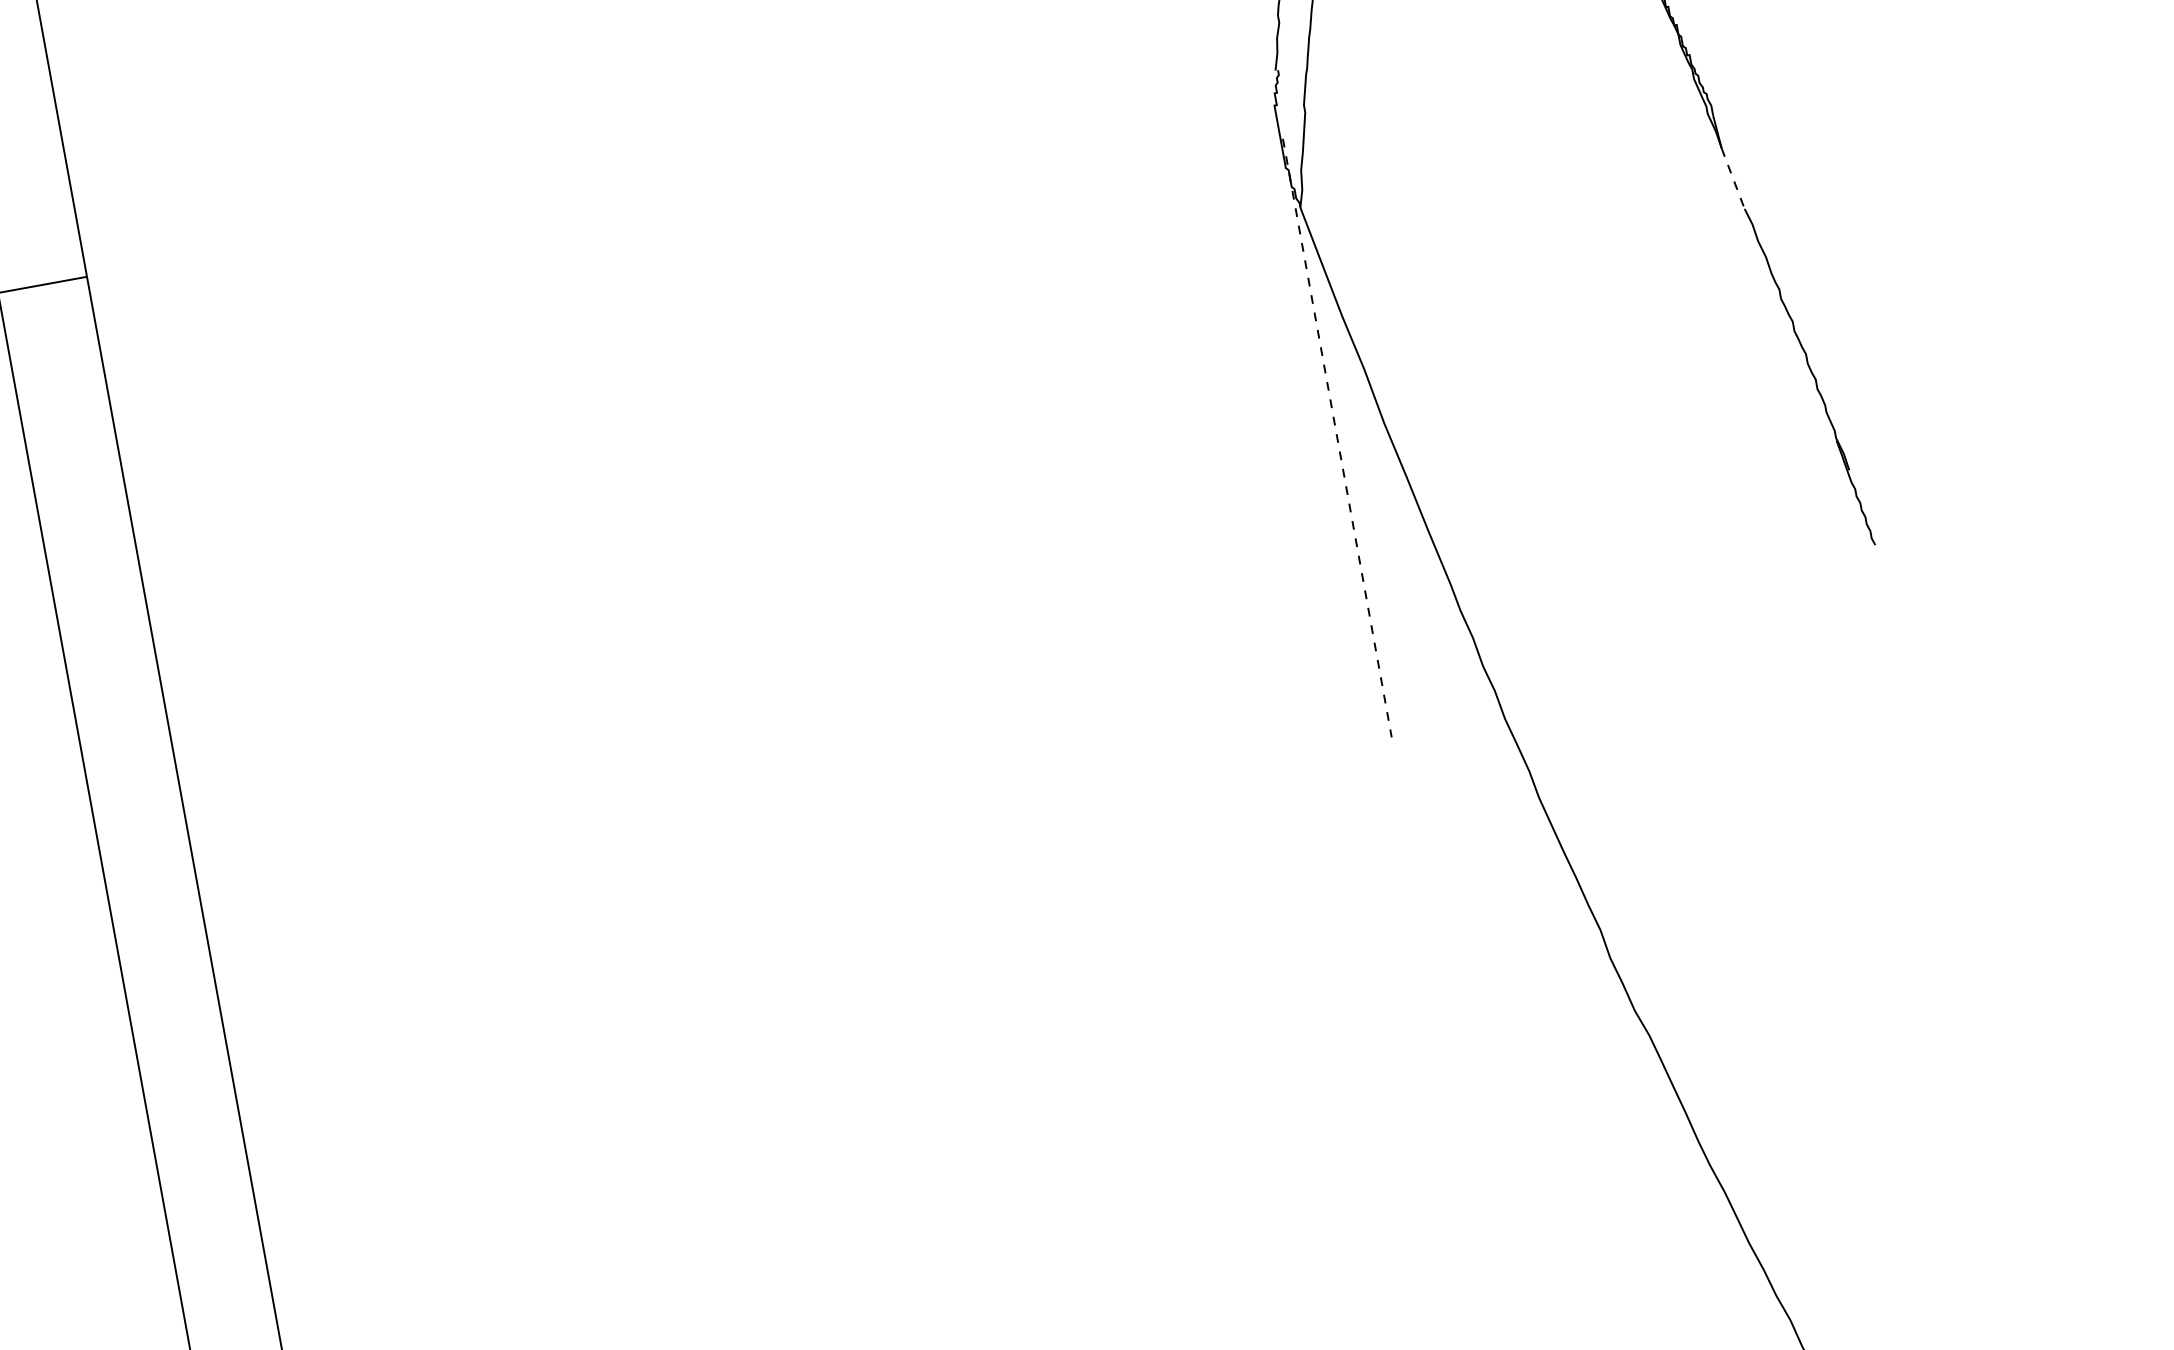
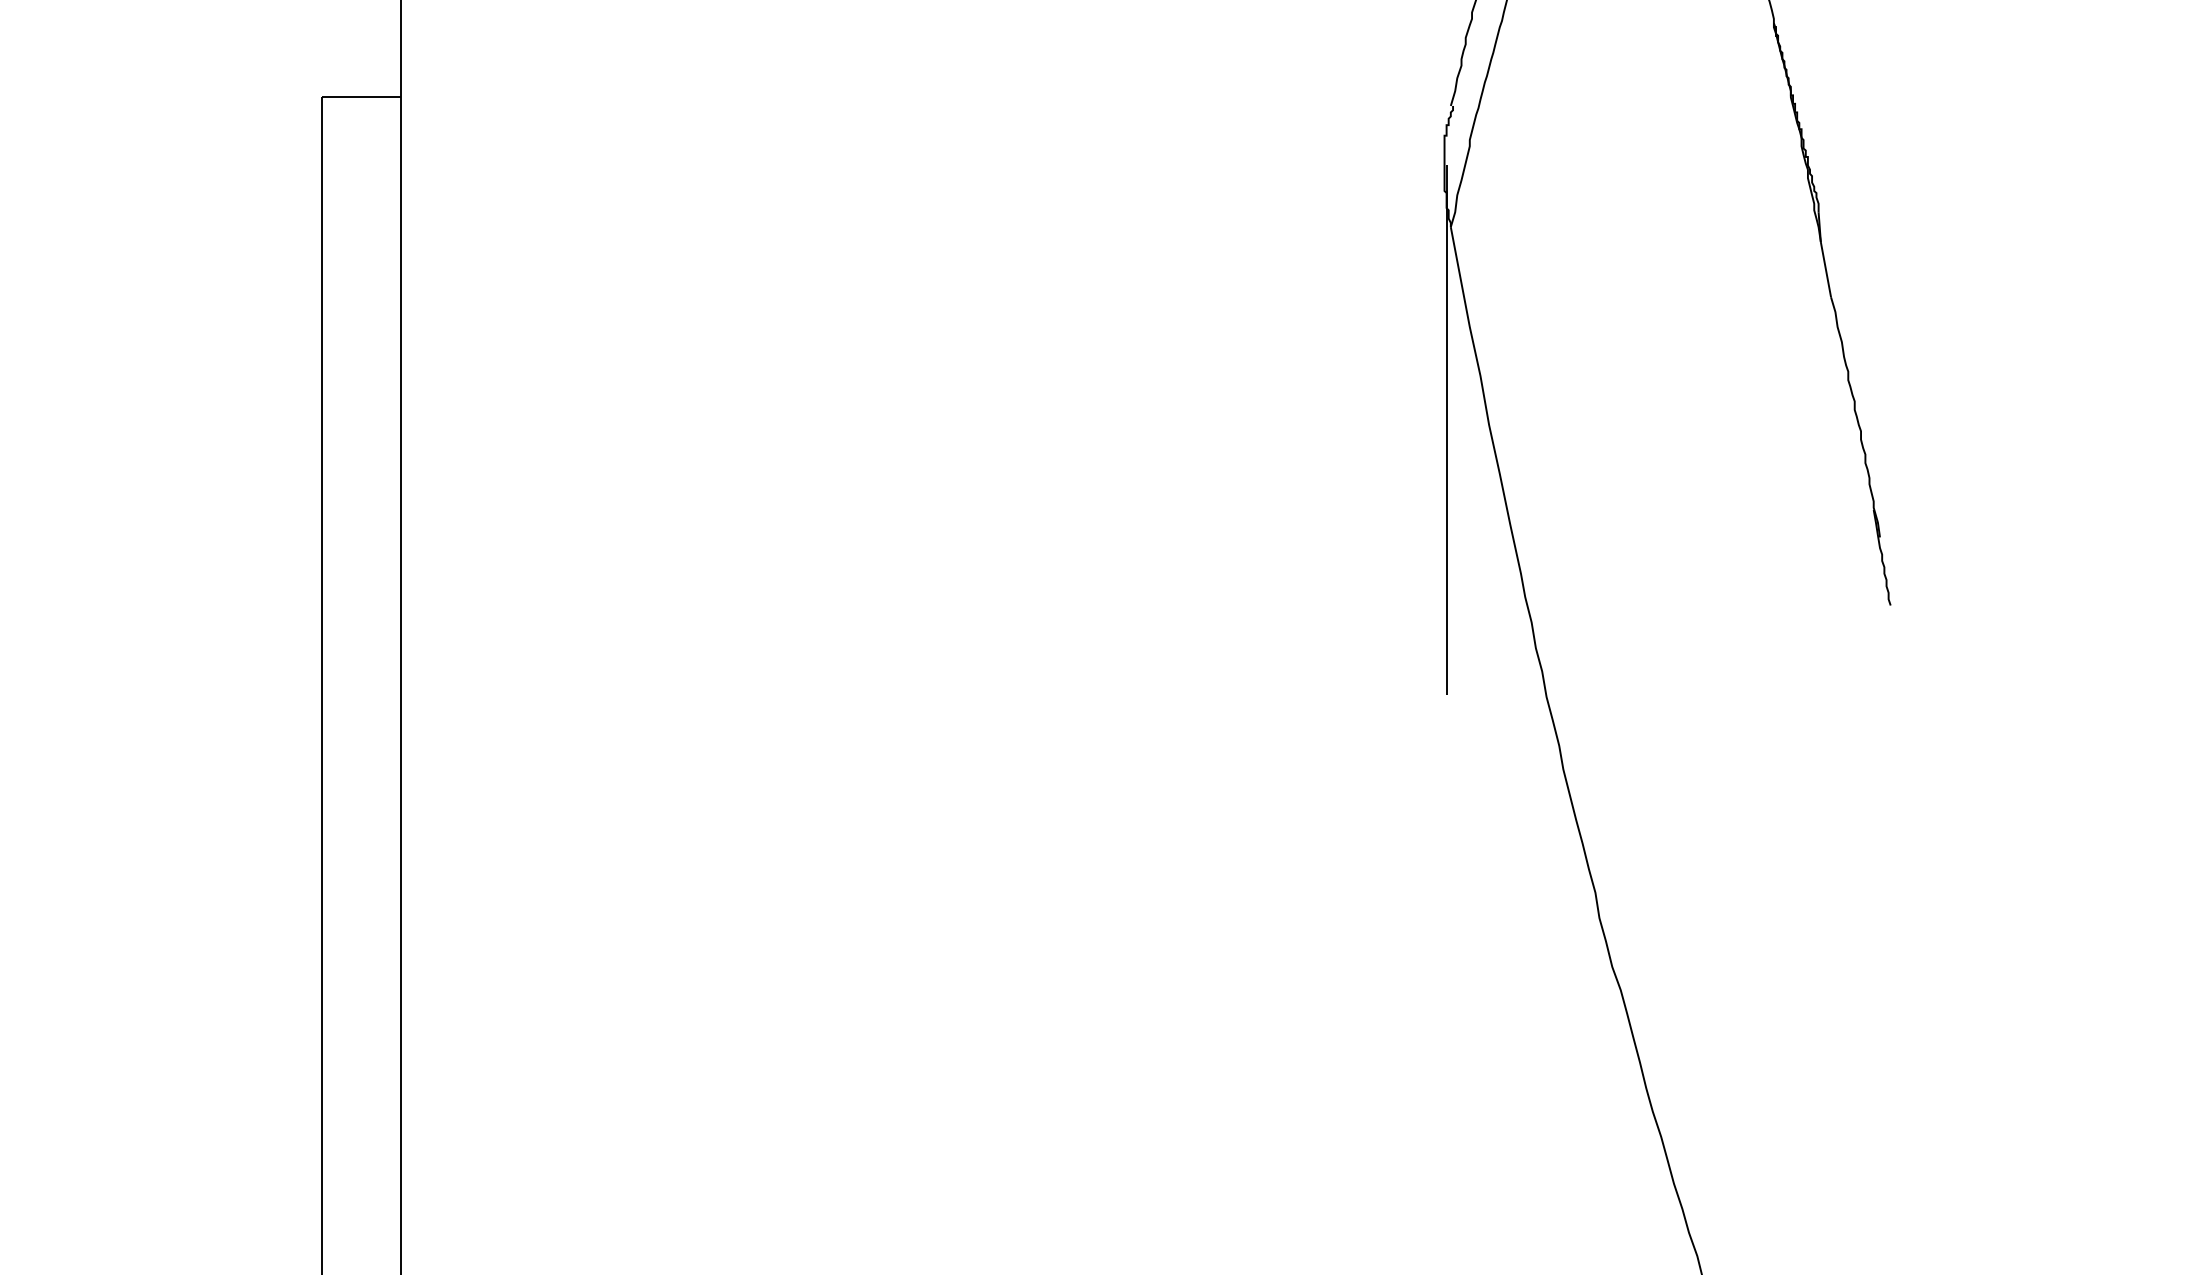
line: (1733, 179) -> (1826, 270), dashed -> solid
line: (1337, 438) -> (1446, 430), dashed -> solid

